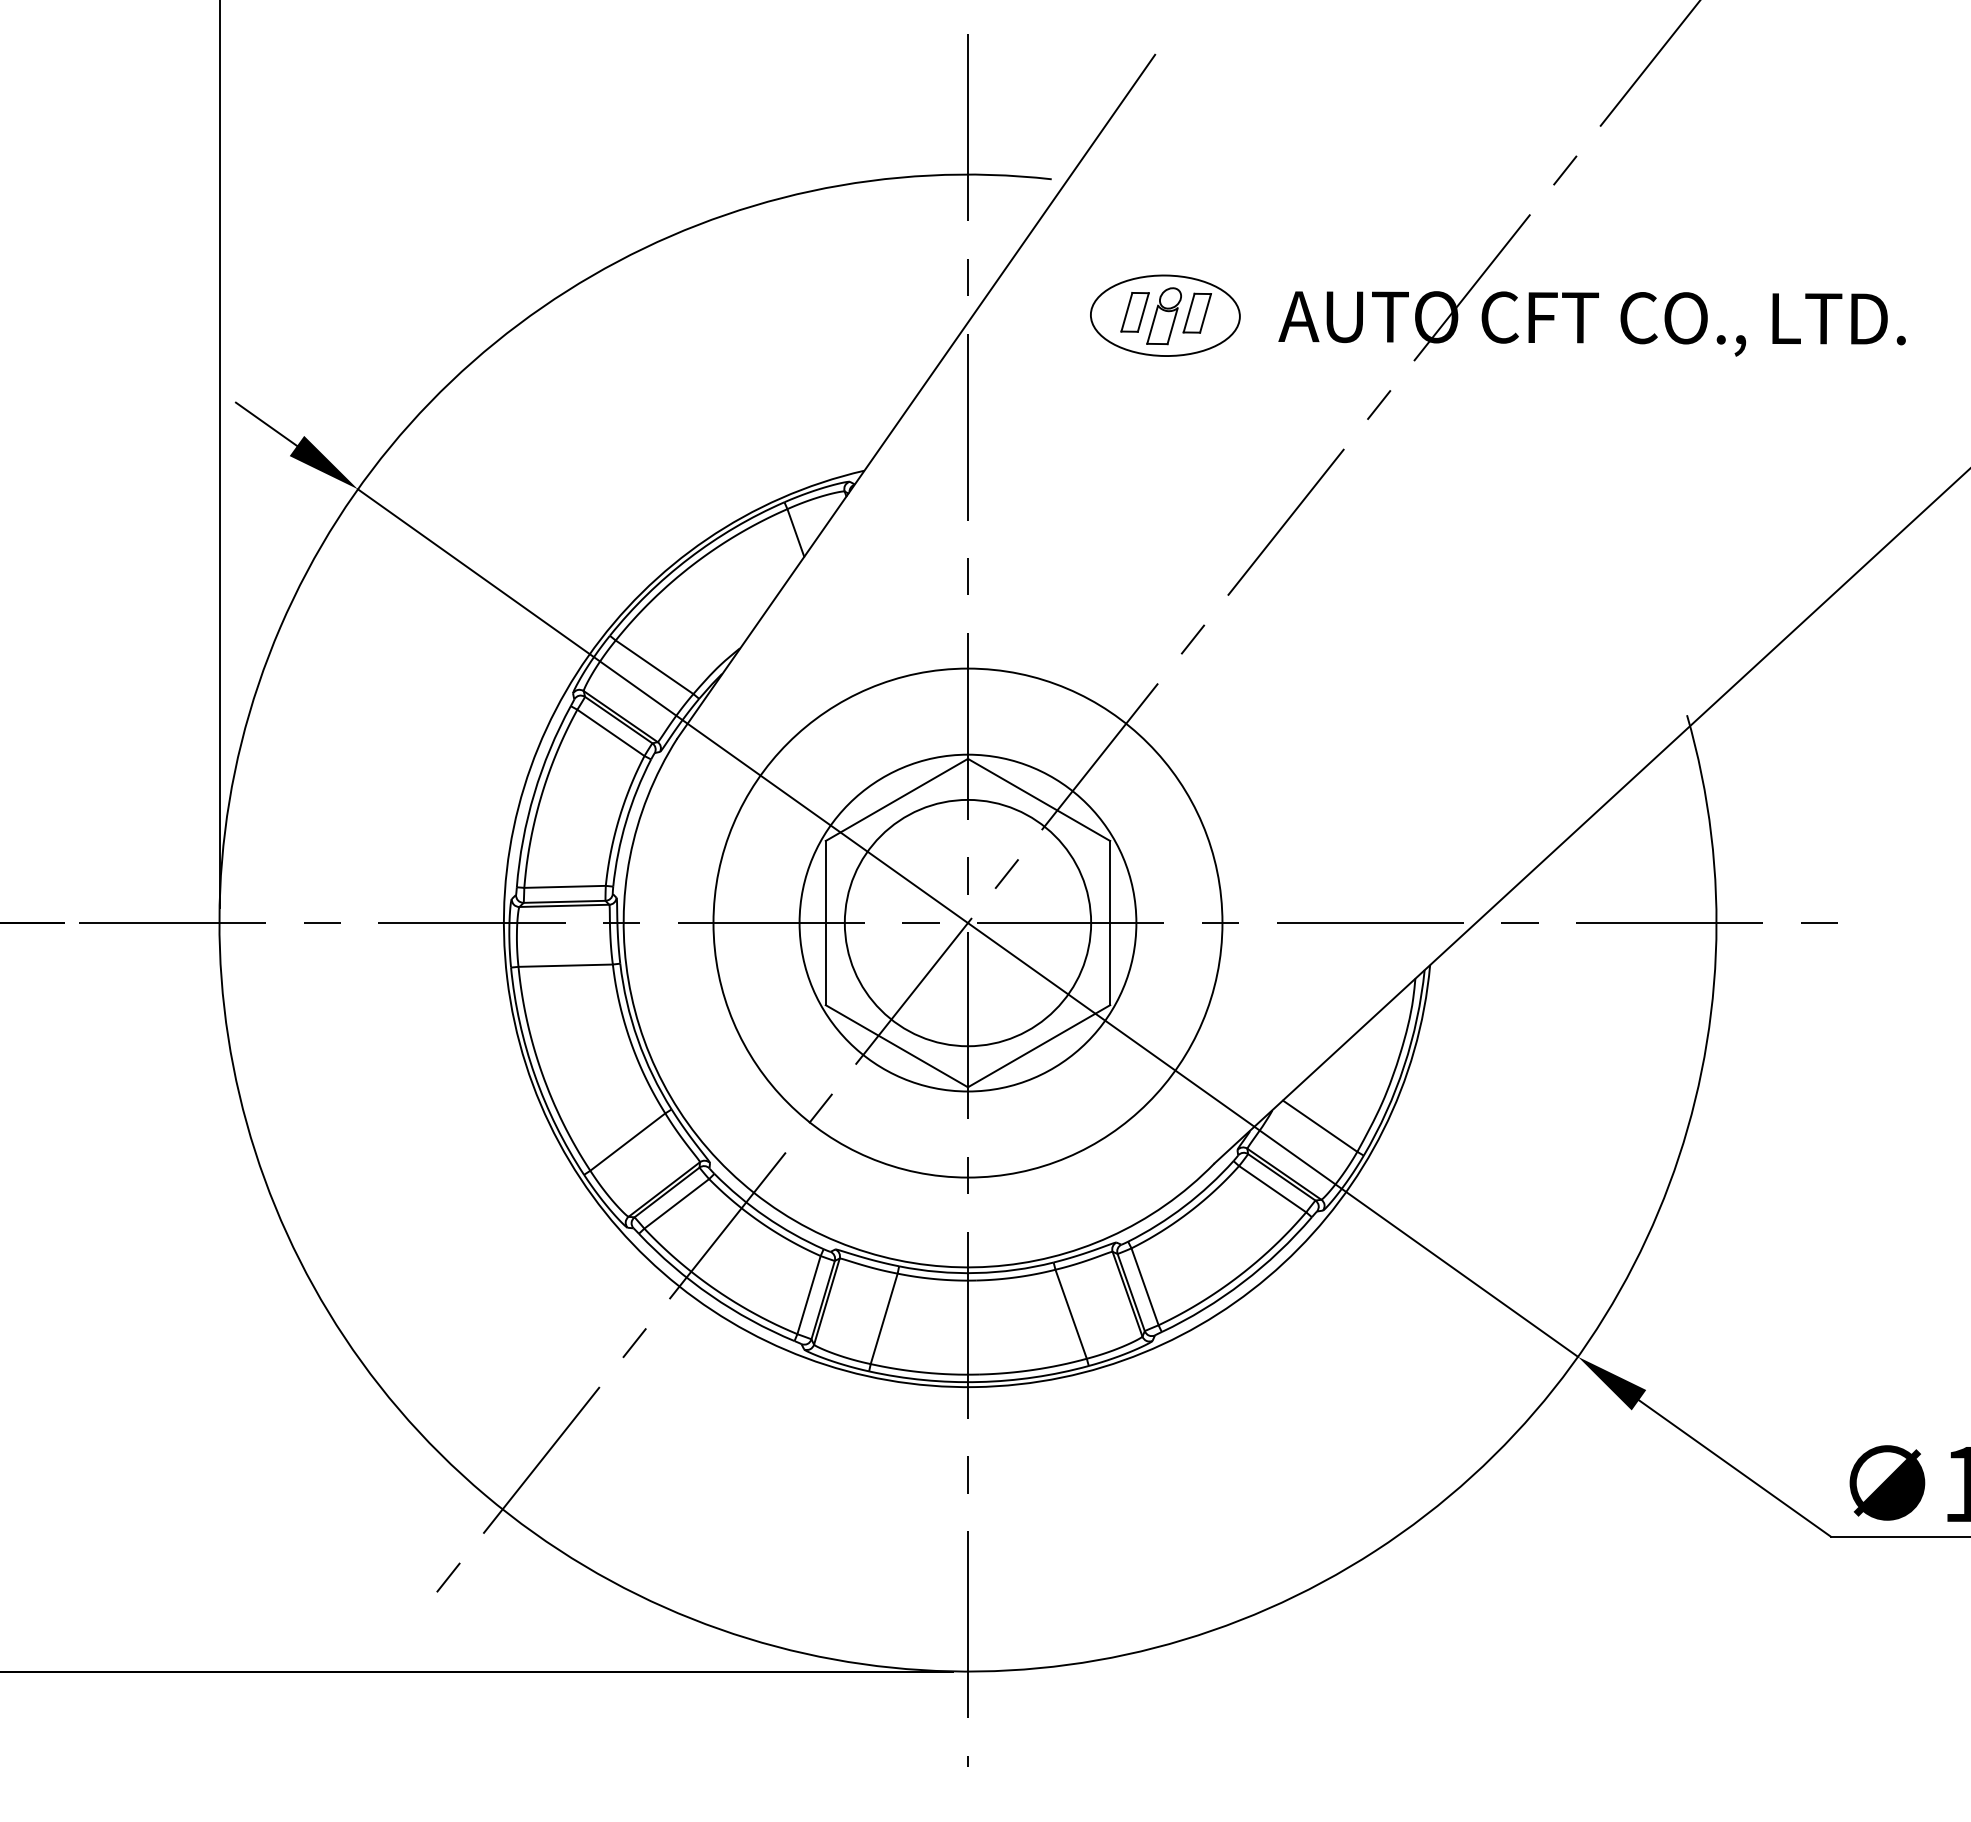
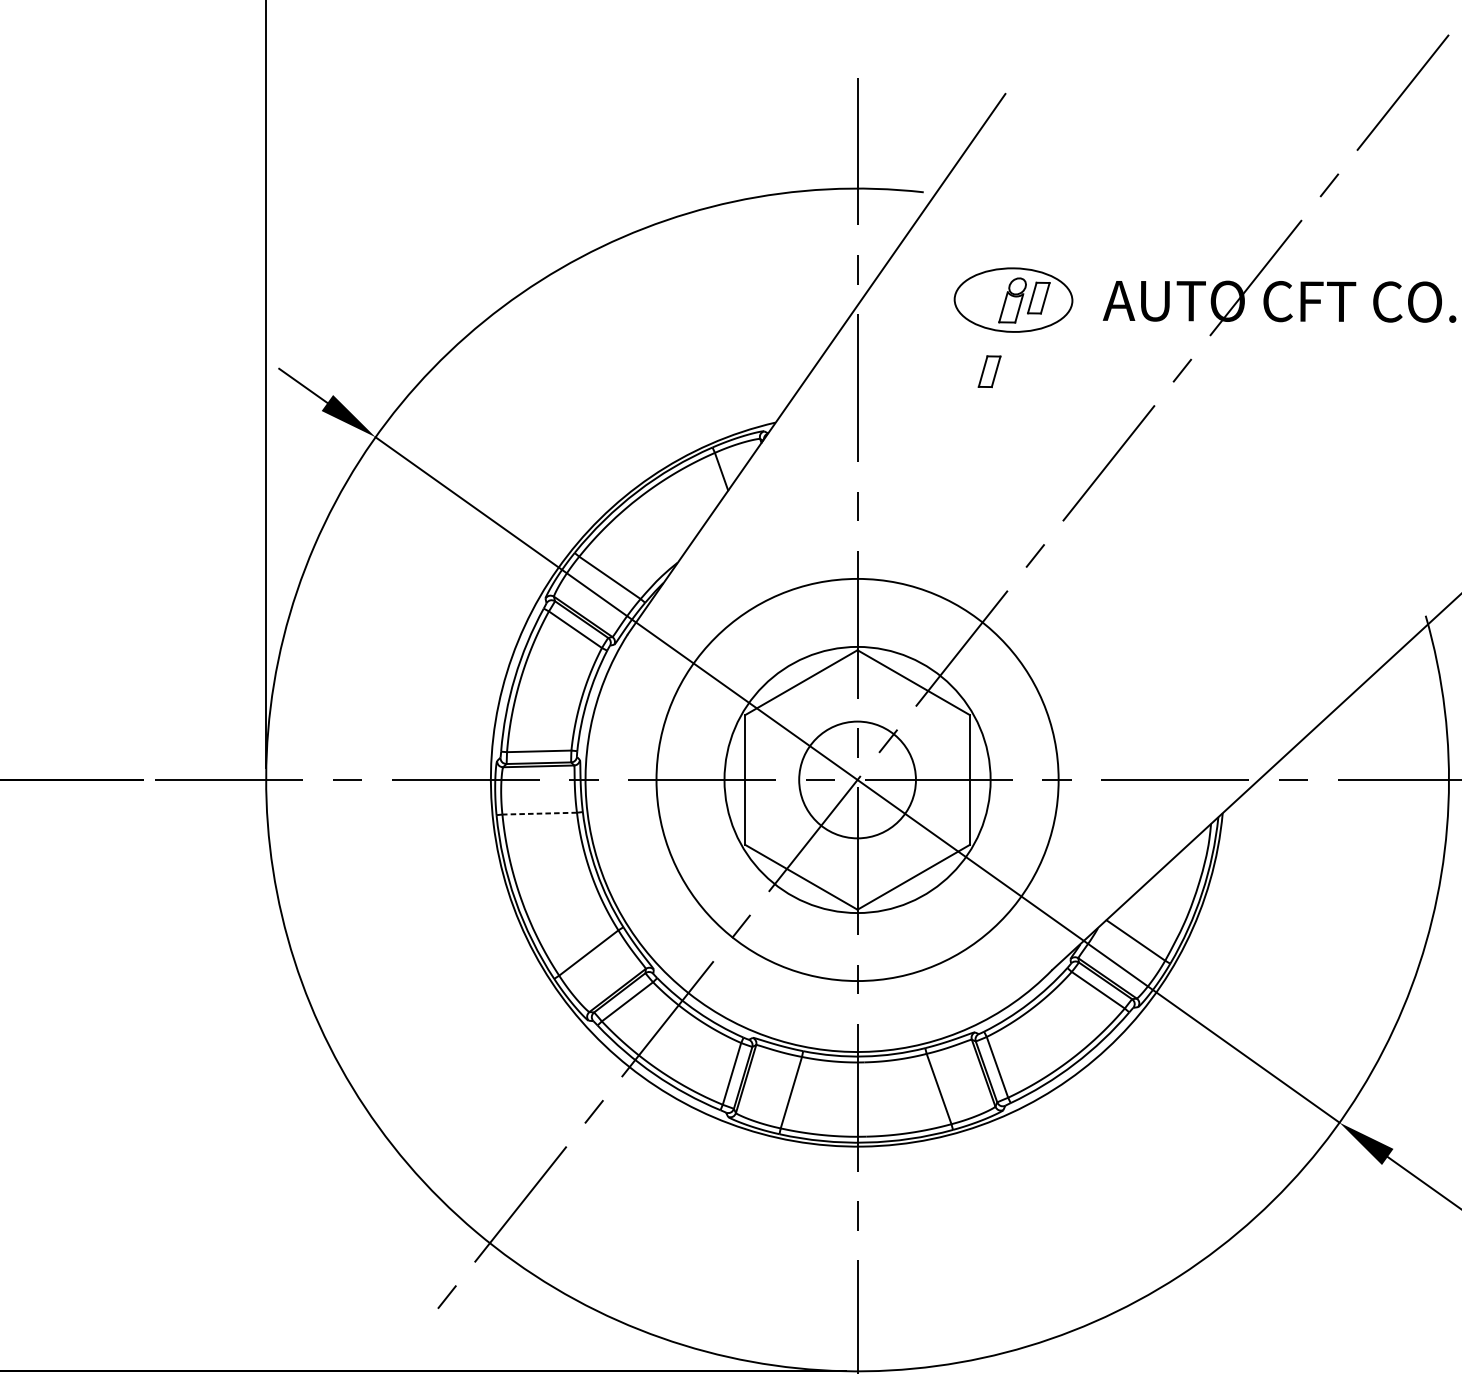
part: (1134, 312) -> (989, 371), moved
circle: (967, 922) -> (857, 779), size x0.6
line: (565, 965) -> (539, 813), solid -> dashed

